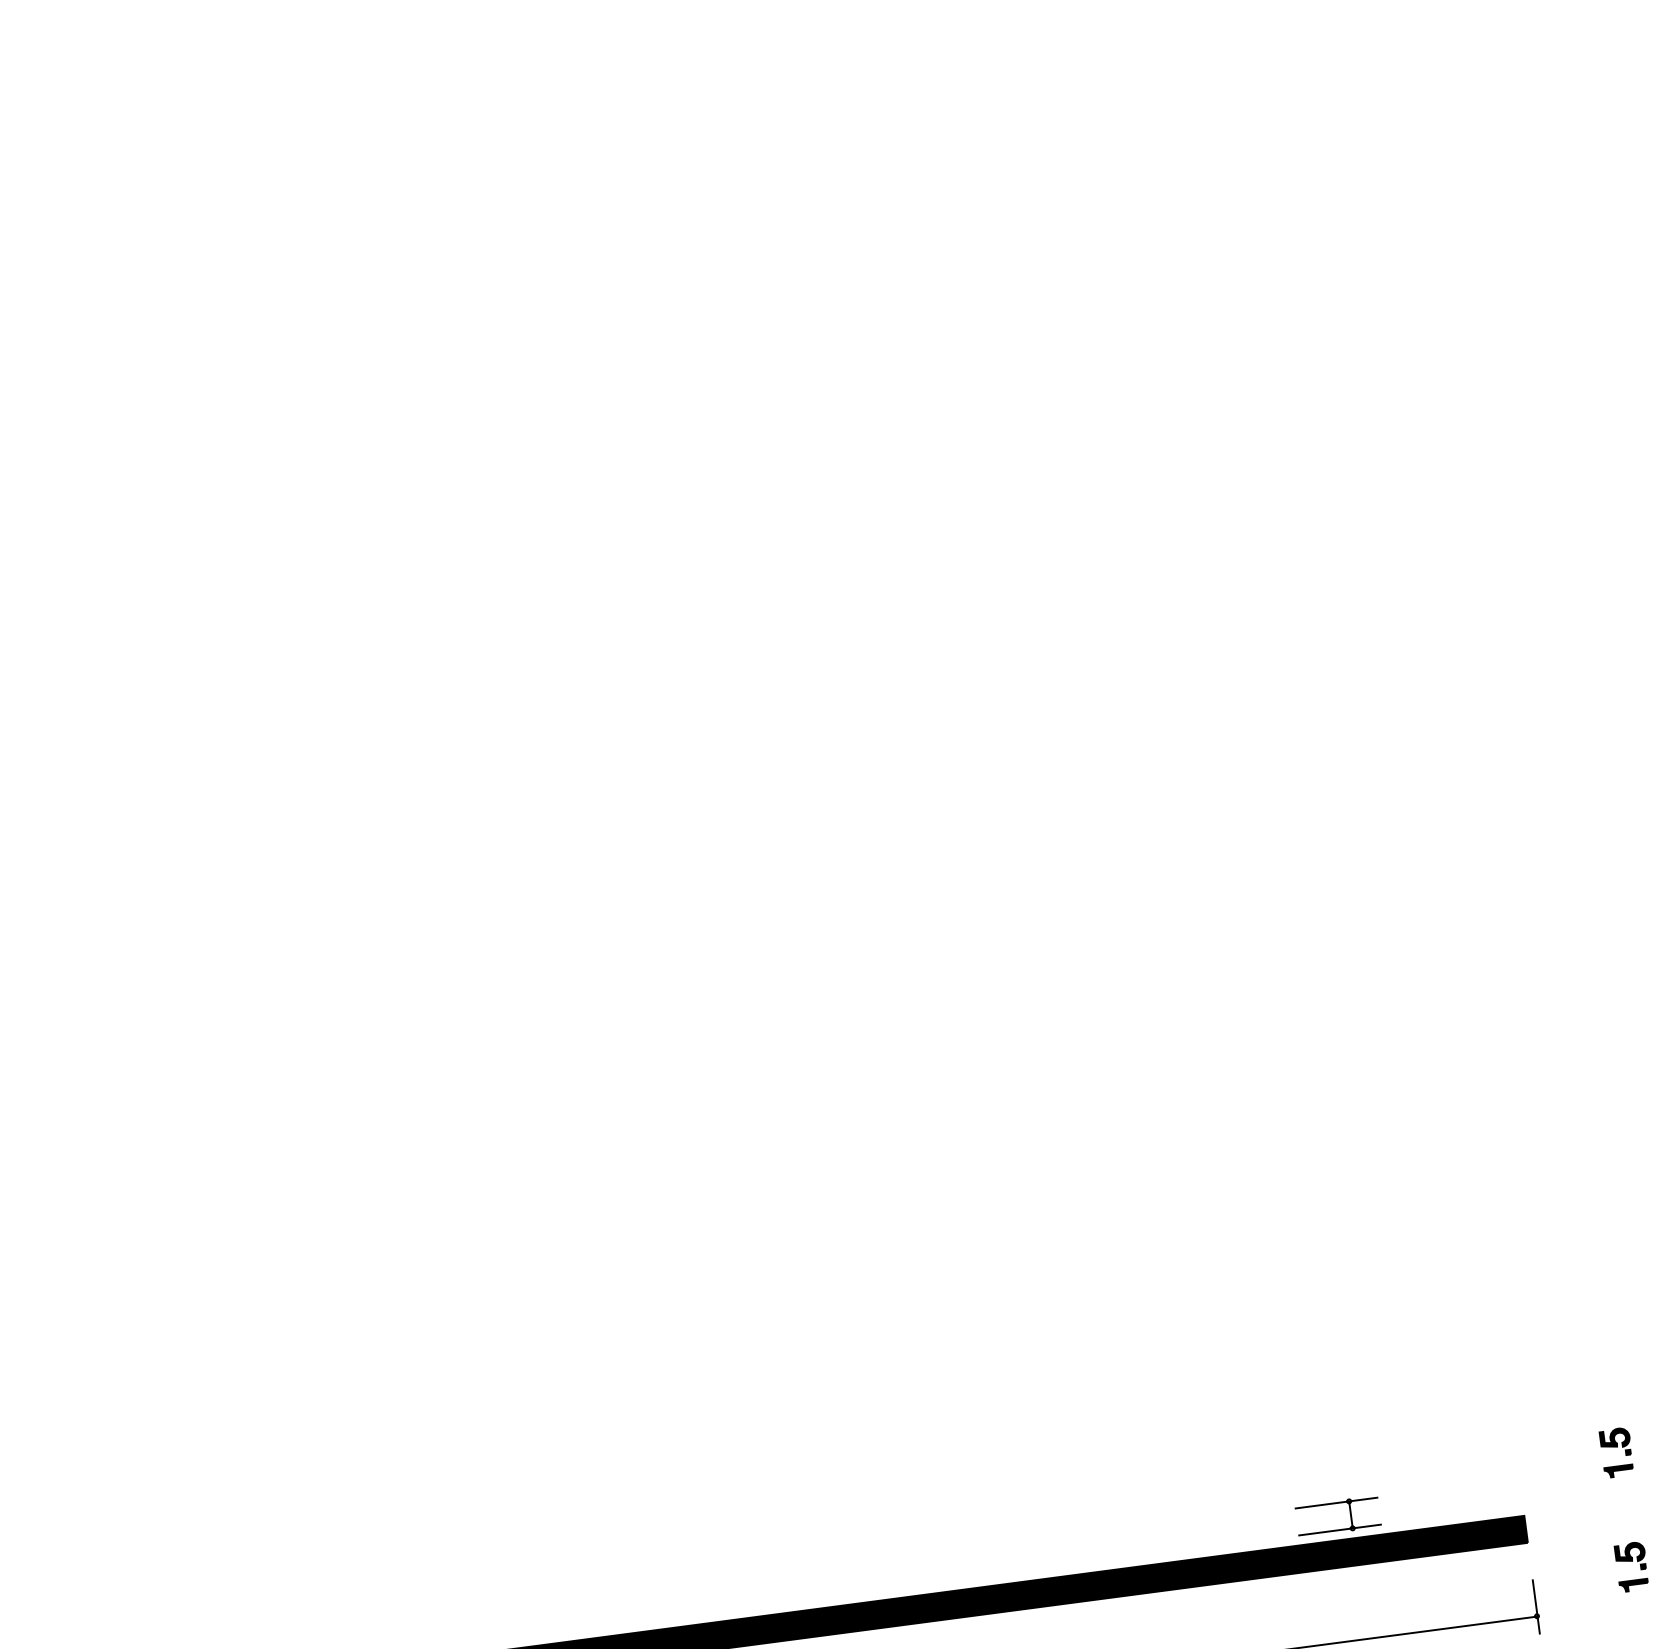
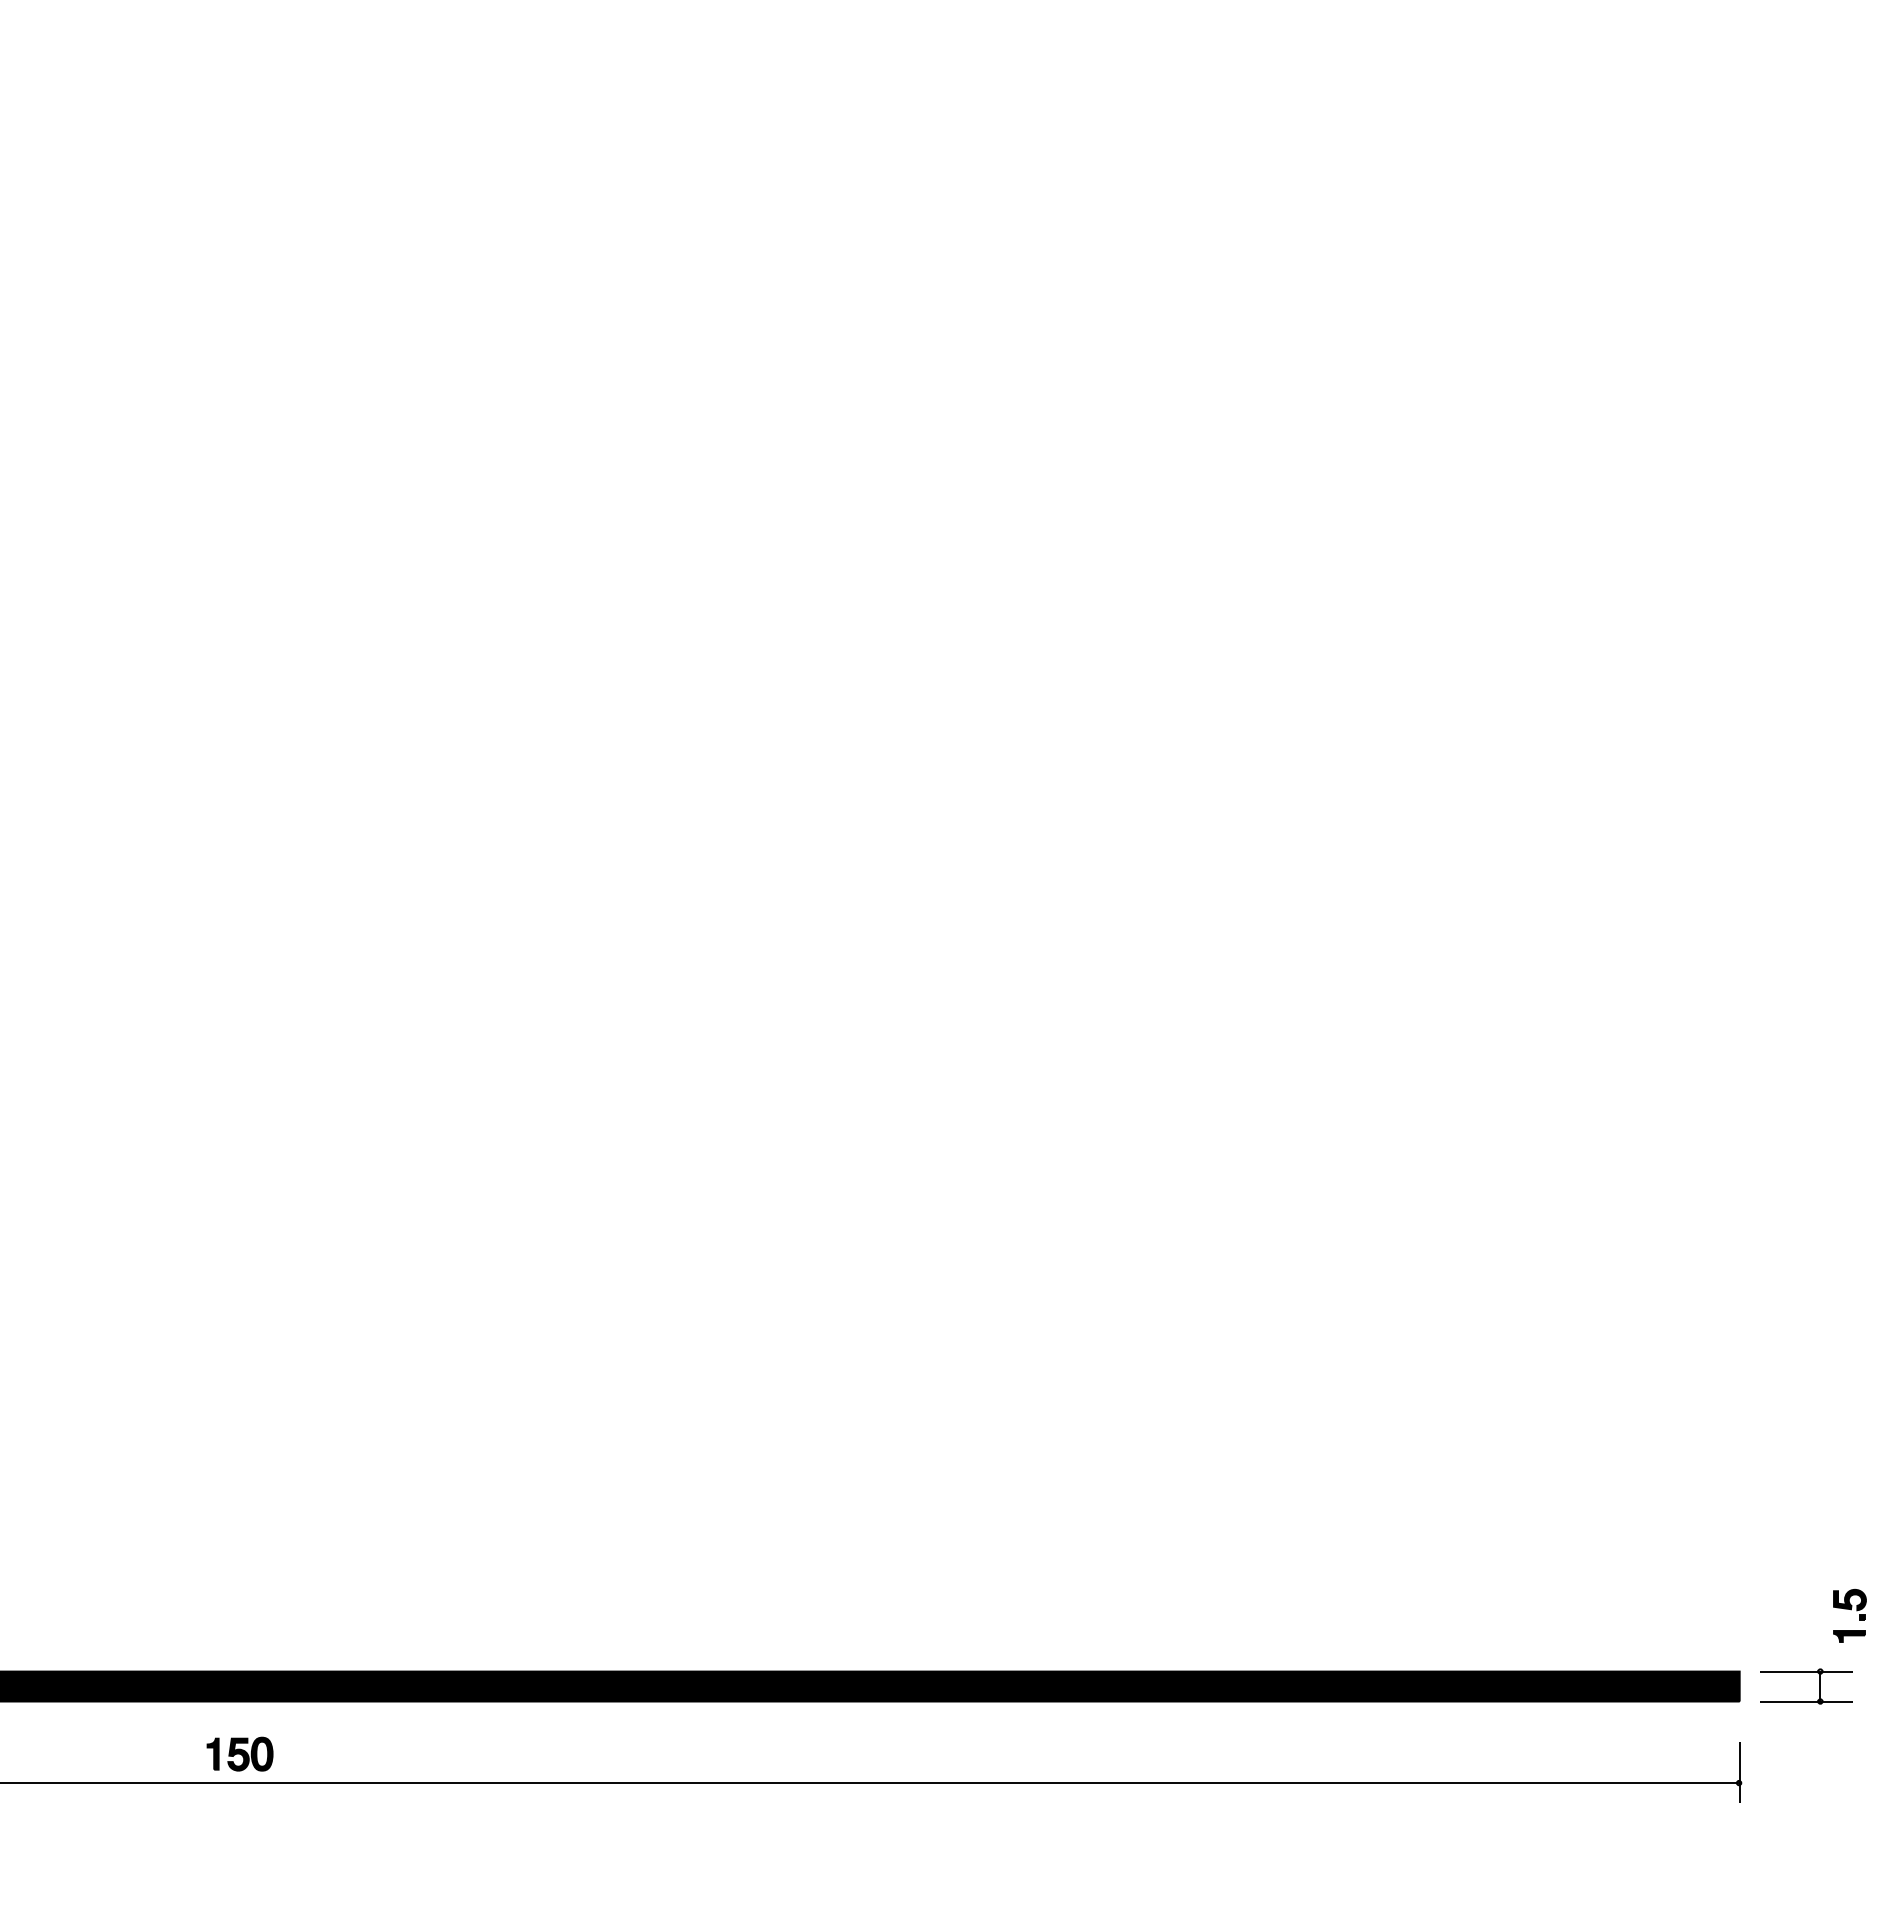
part: (1350, 1514) -> (1819, 1686), moved
part: (1631, 1566) -> (1849, 1742), removed

